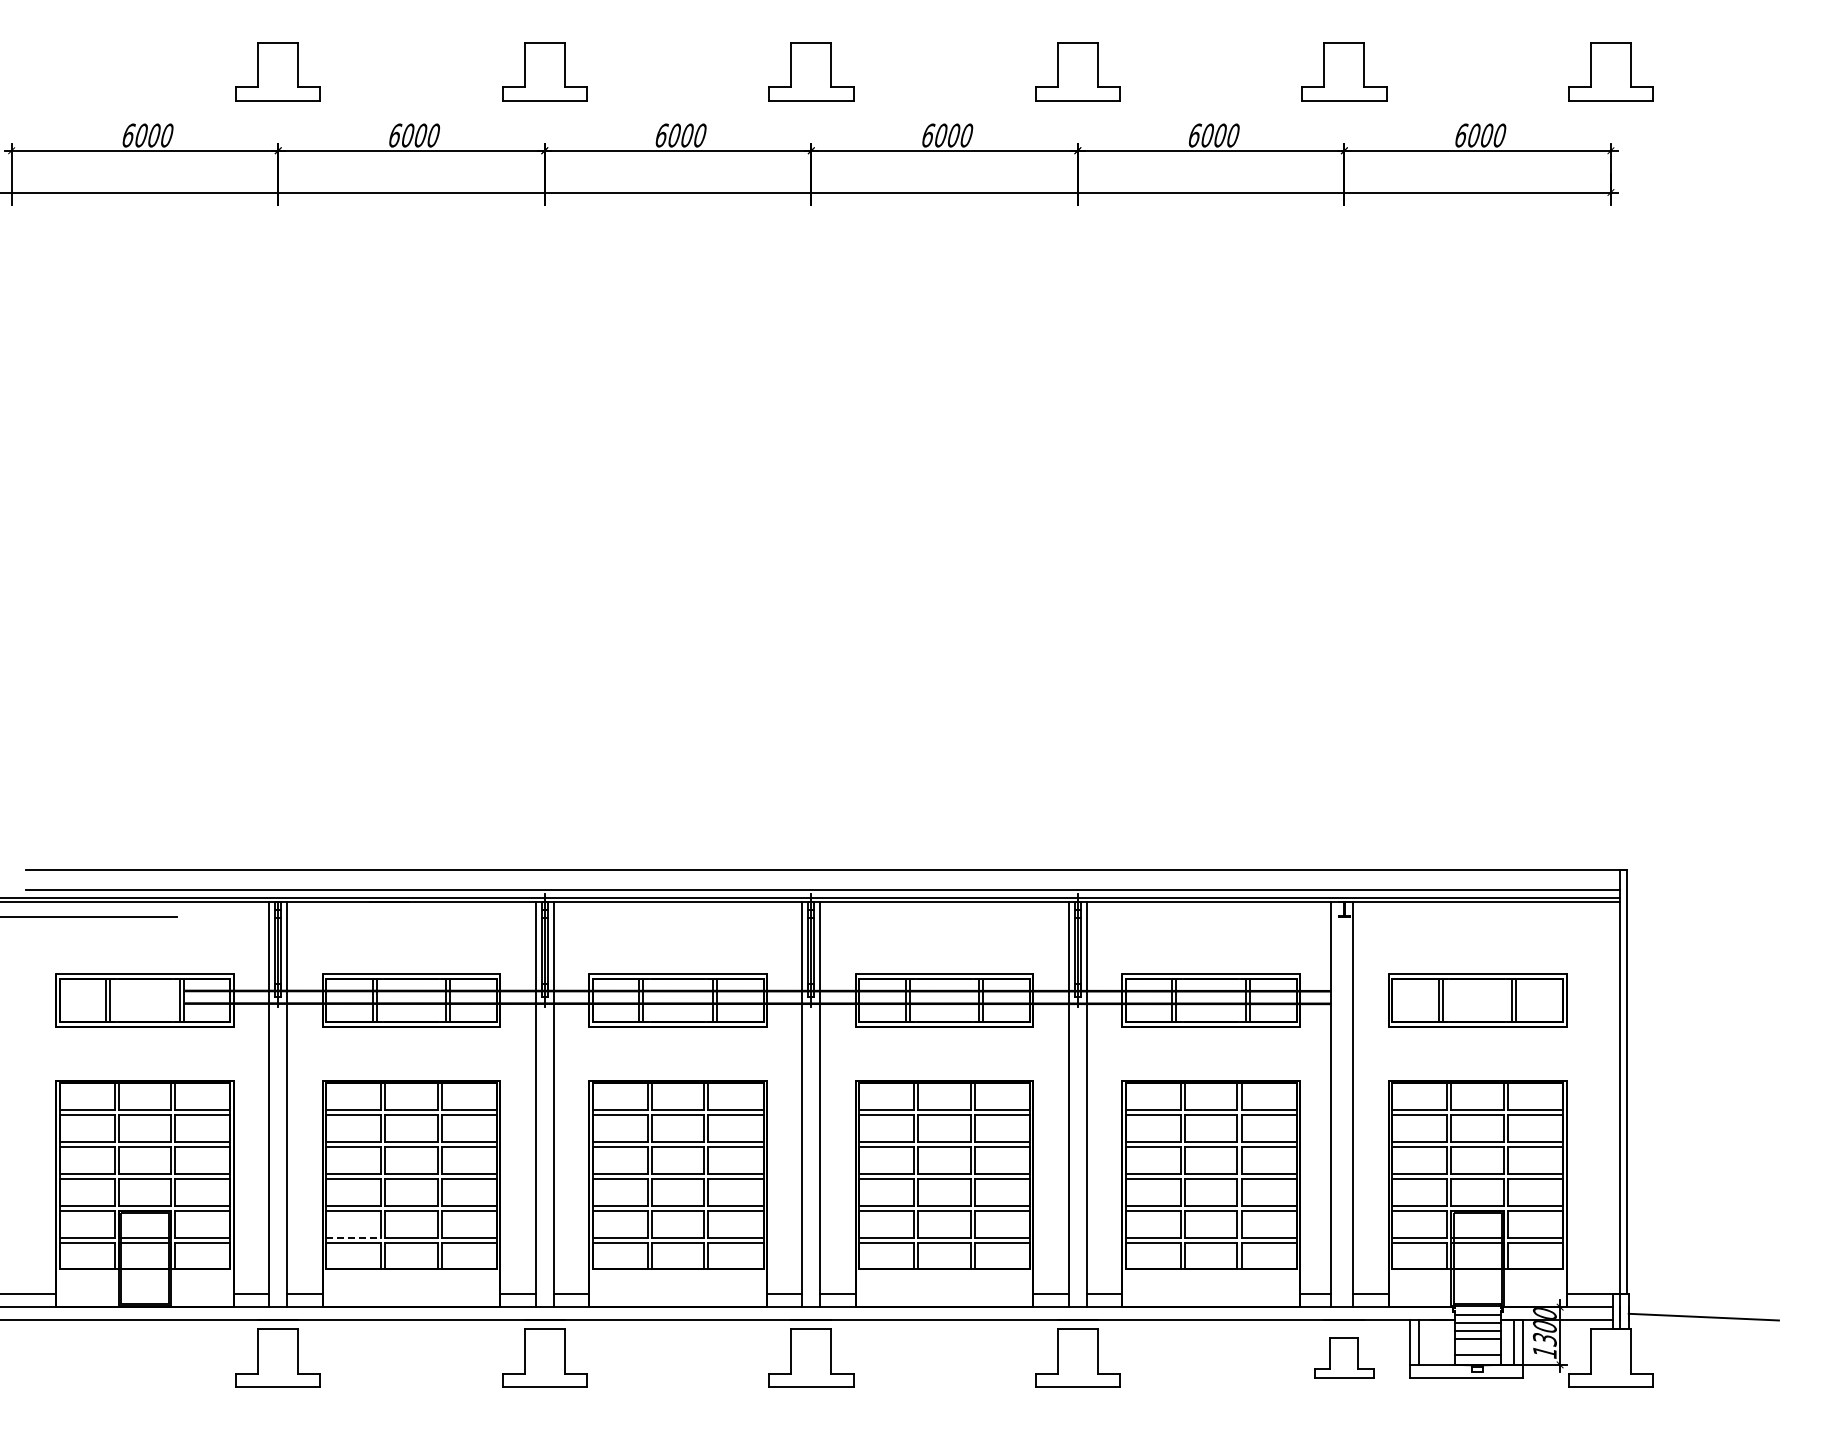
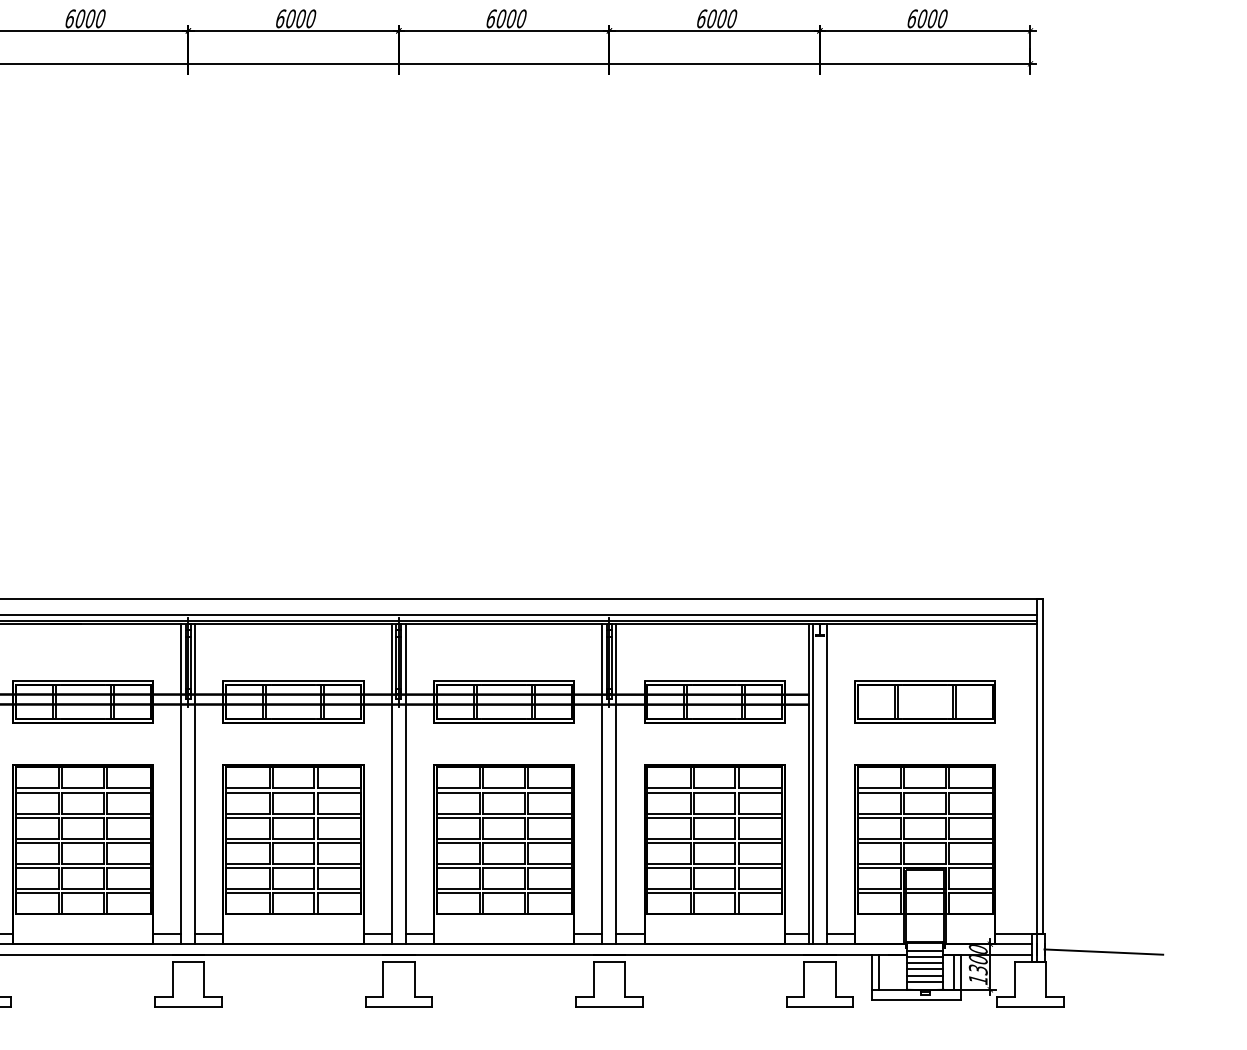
line: (1335, 1104) -> (812, 784), added
line: (353, 1237) -> (37, 889), dashed -> solid
line: (1477, 1347) -> (925, 976), added
part: (1344, 1357) -> (820, 983), size x1.43

